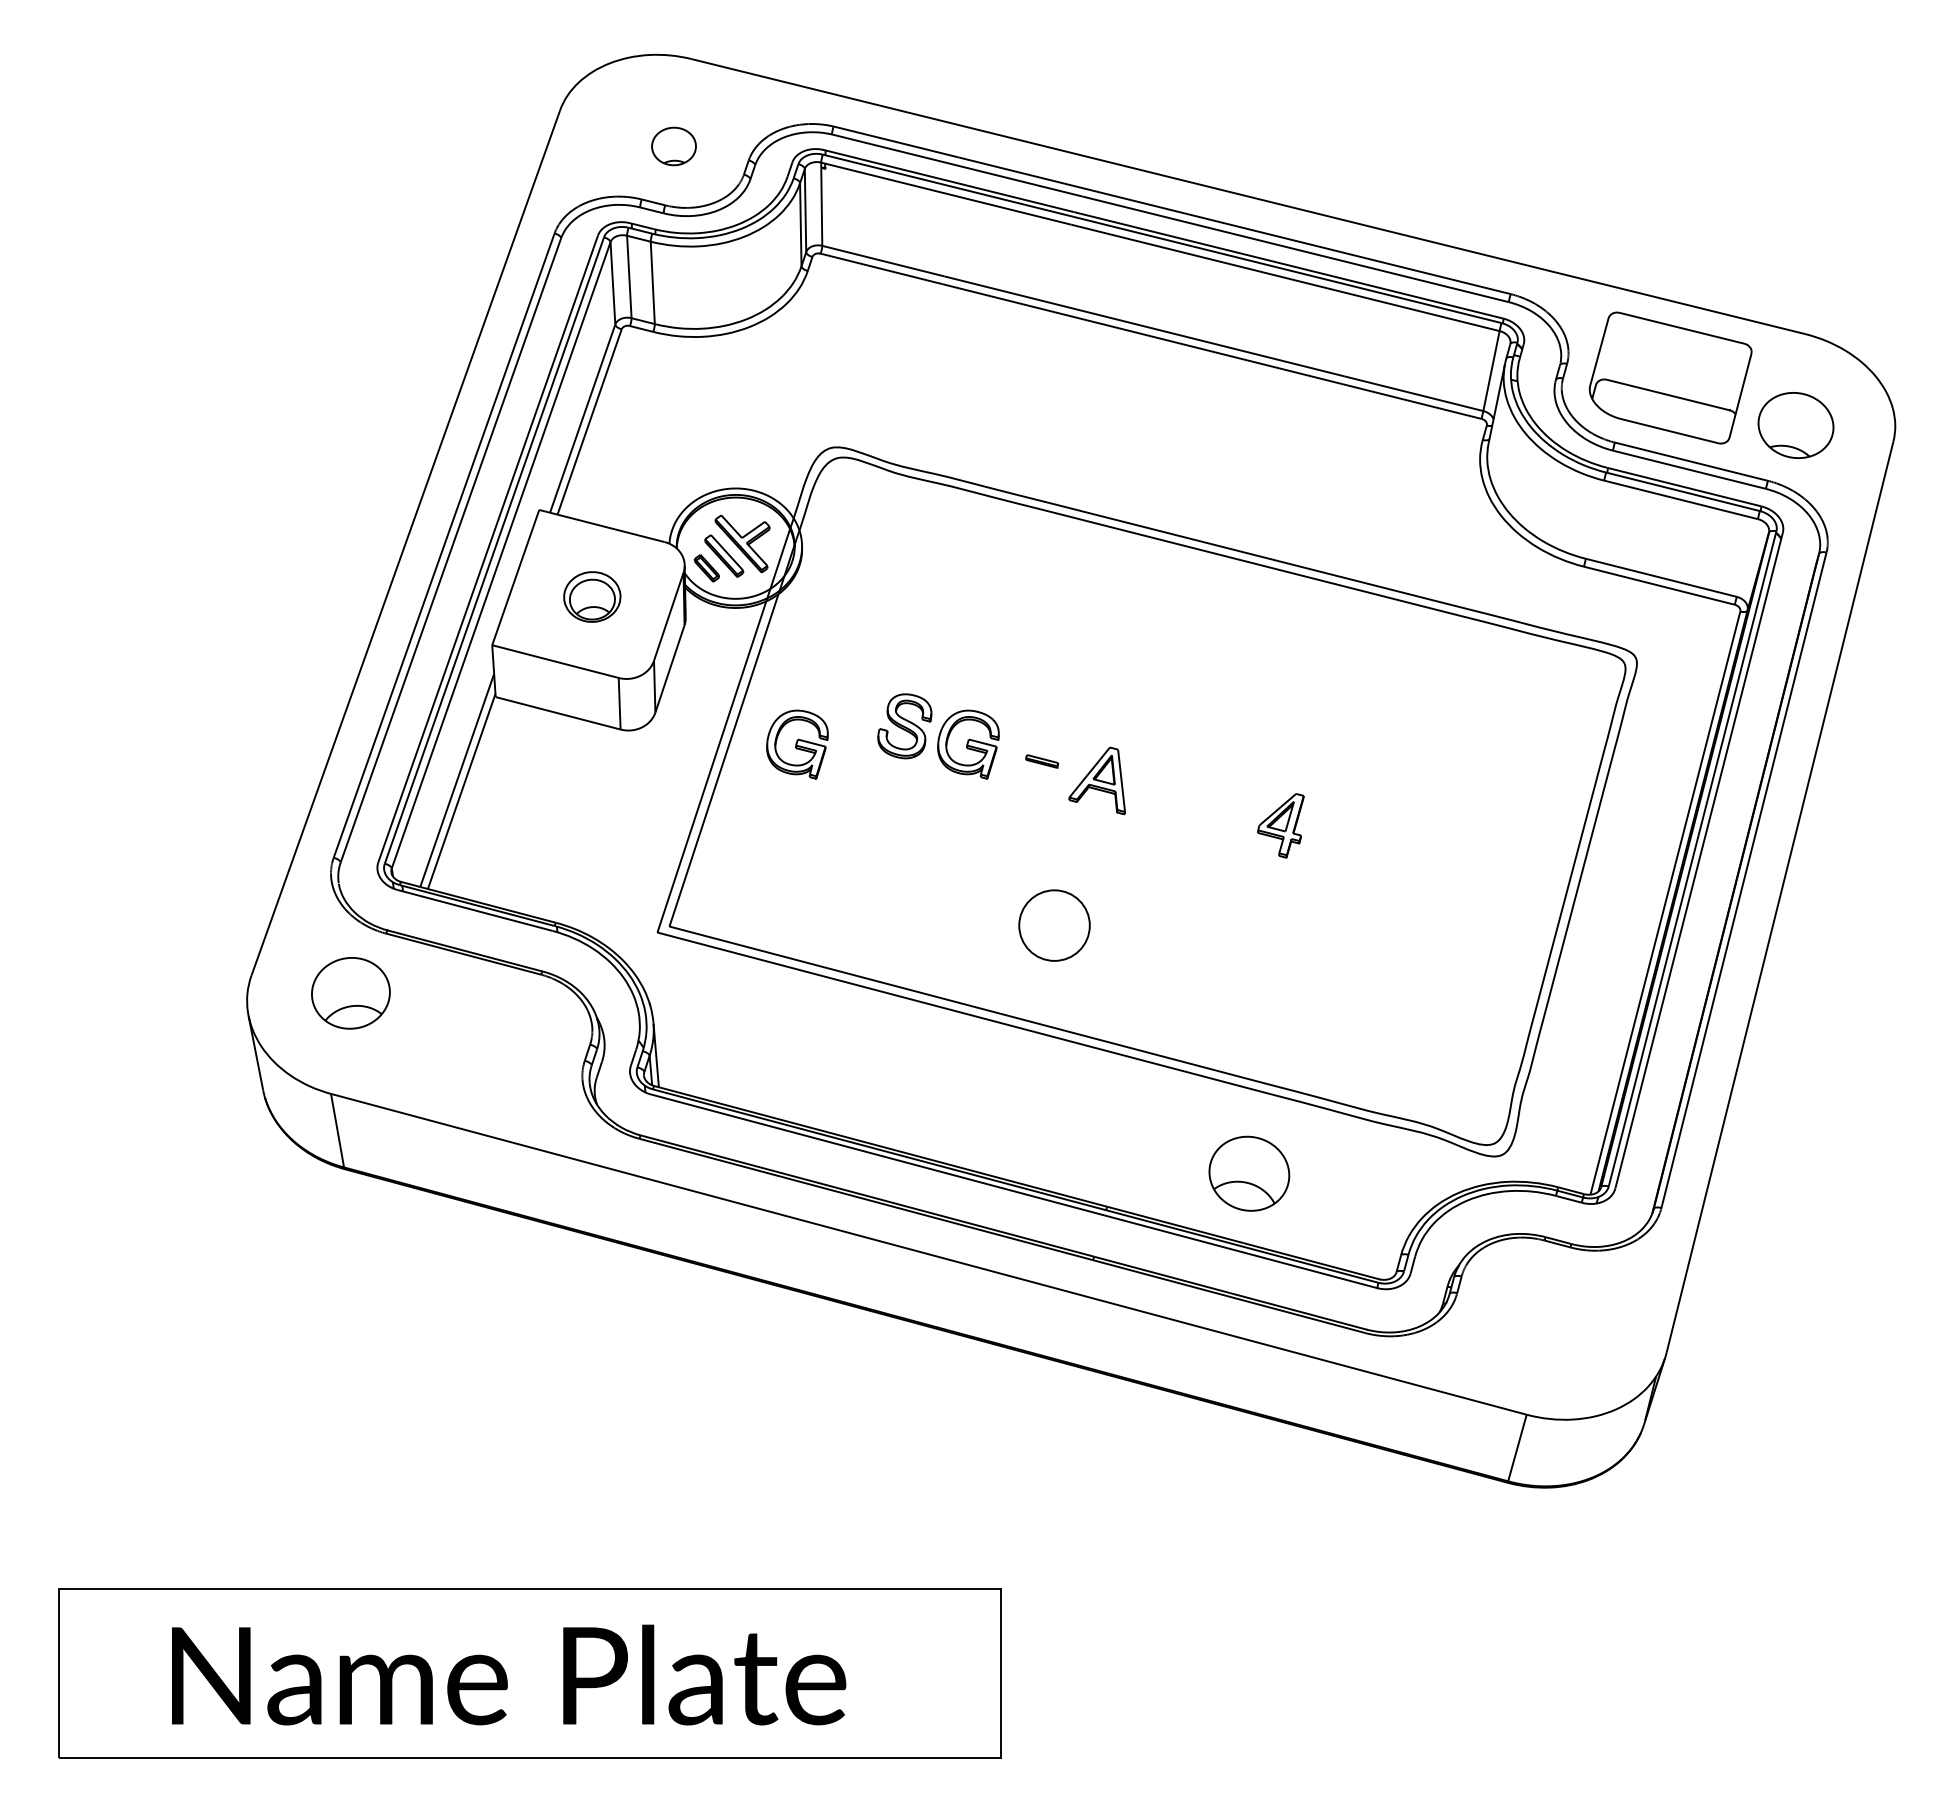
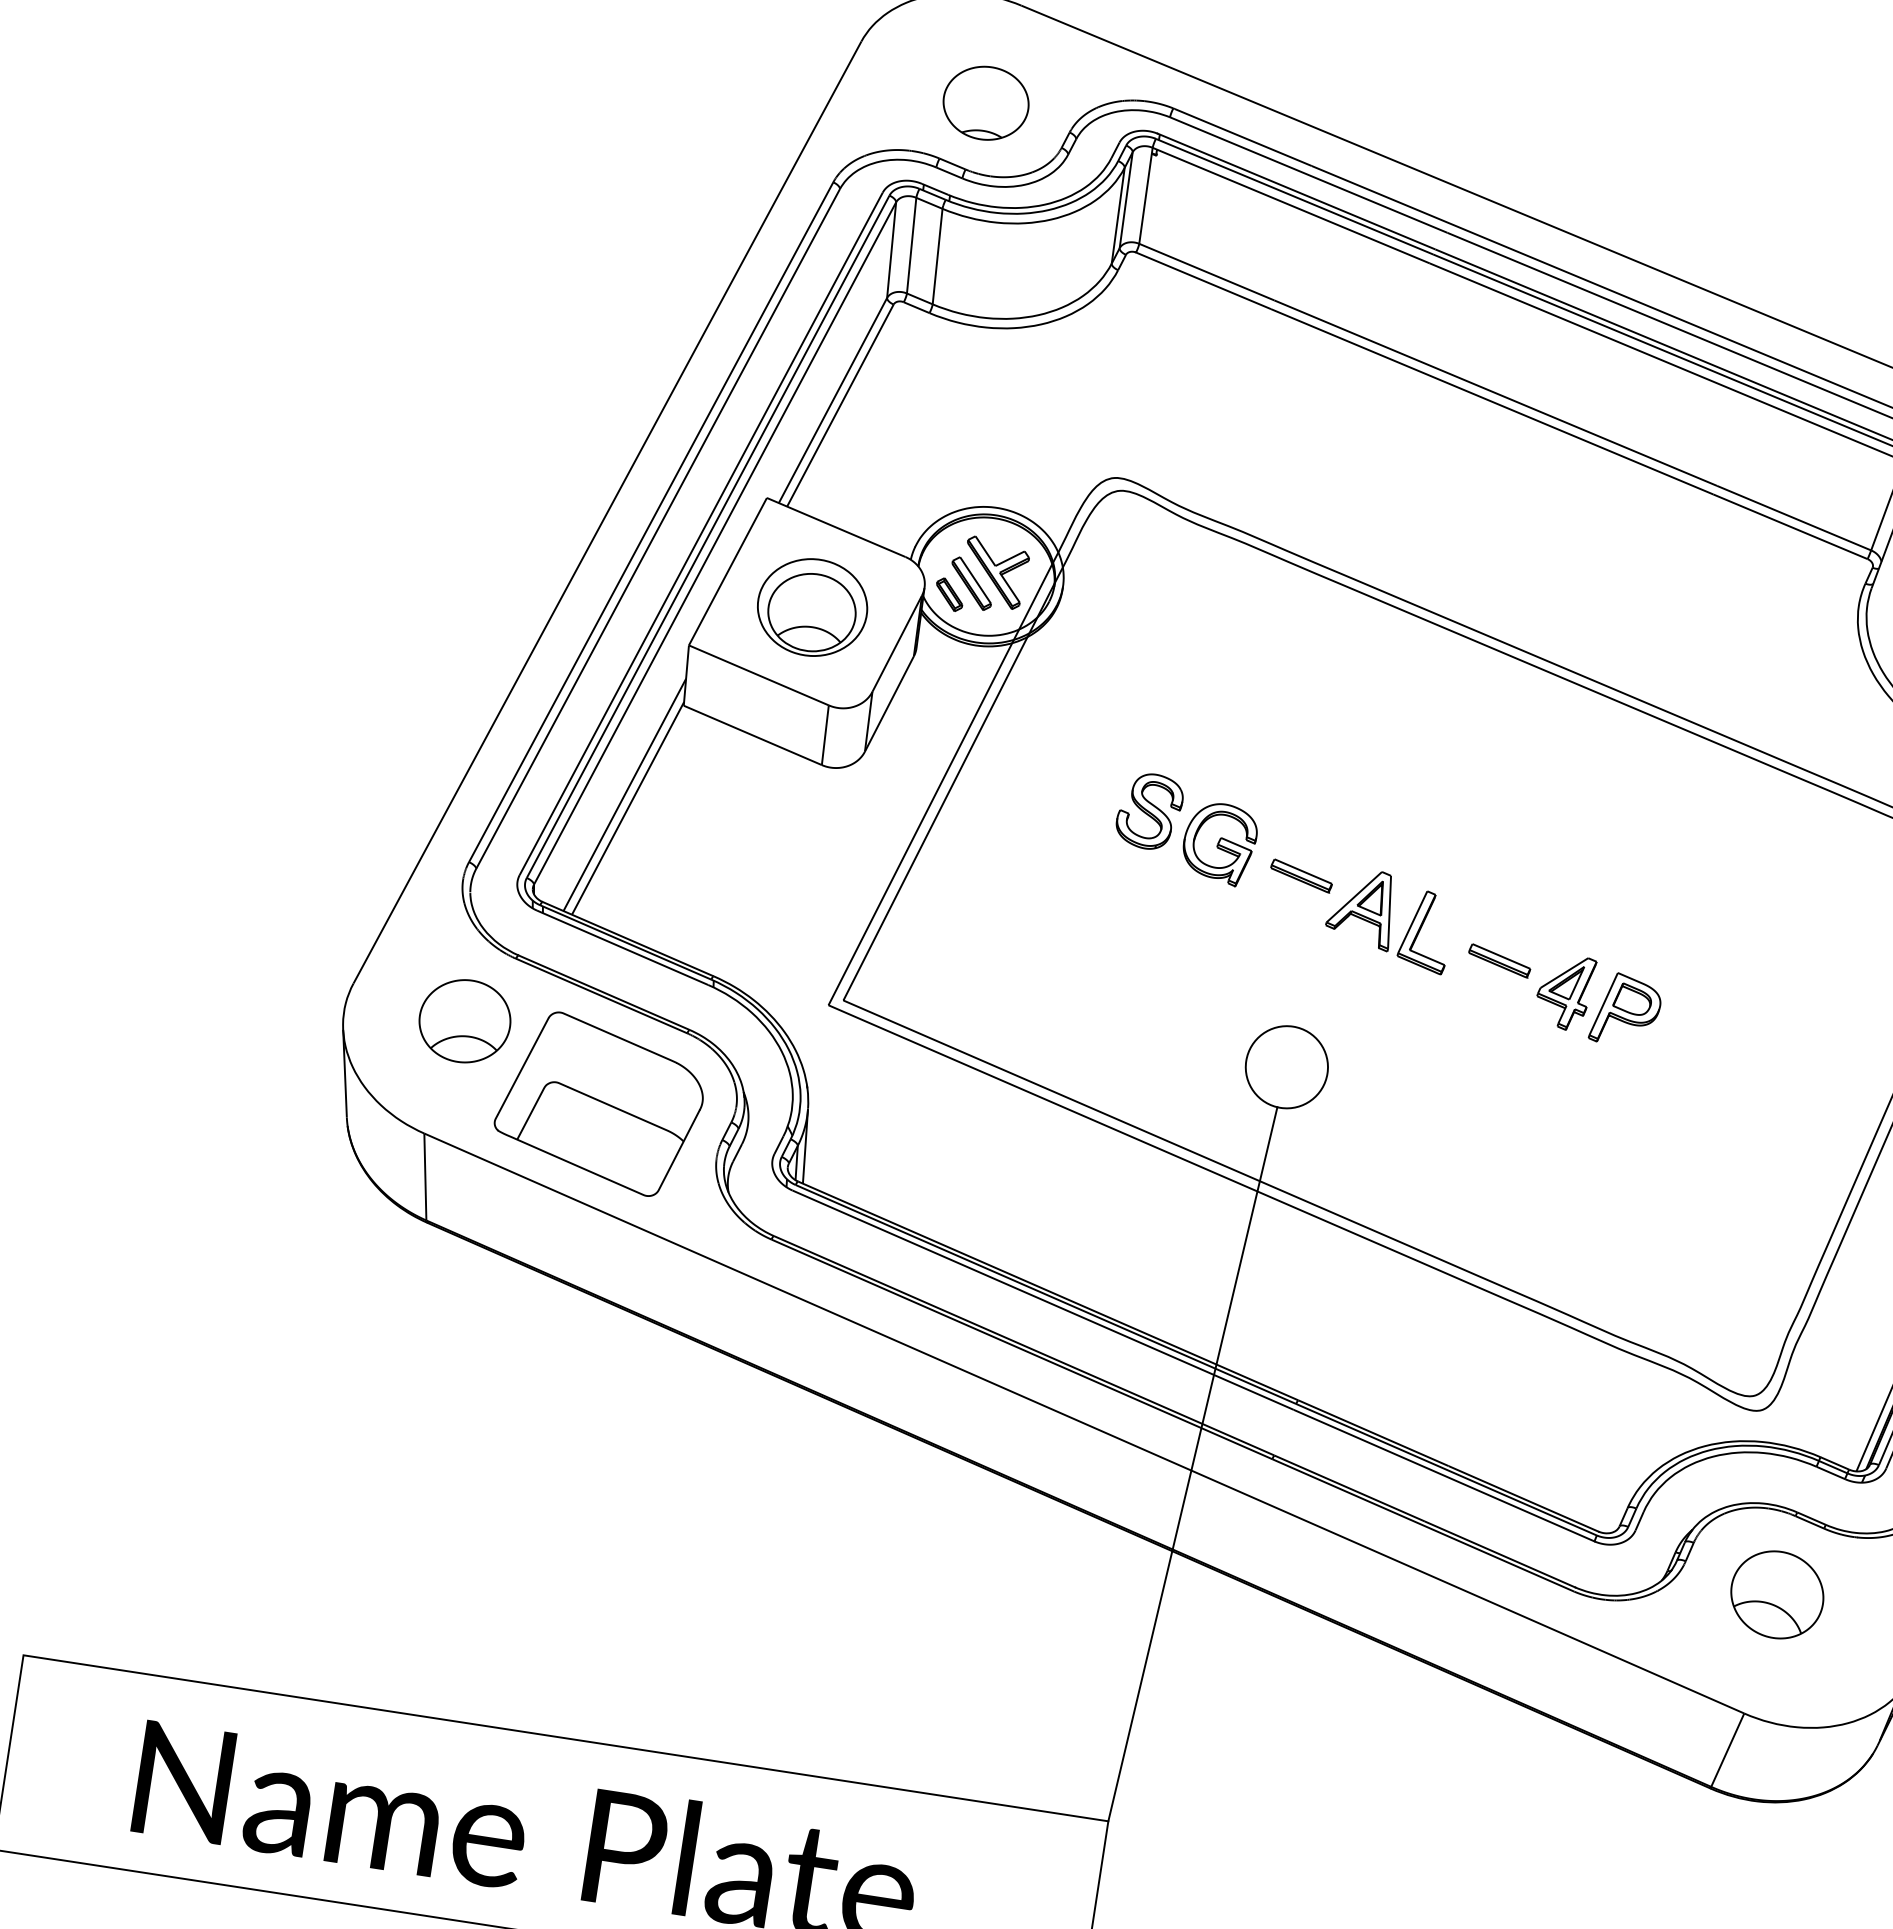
part: (673, 146) -> (985, 103), size x1.67
part: (592, 596) -> (812, 606), size x1.67
part: (797, 744) -> (1022, 813), removed
part: (1041, 761) -> (1300, 876), size x1.67
part: (1154, 792) -> (1425, 931), added
part: (1221, 807) -> (1499, 960), added
part: (1335, 832) -> (1626, 1009), added
part: (475, 1045) -> (599, 1103), added
part: (1249, 1173) -> (1777, 1594), moved
line: (1025, 1274) -> (1191, 1463), added

